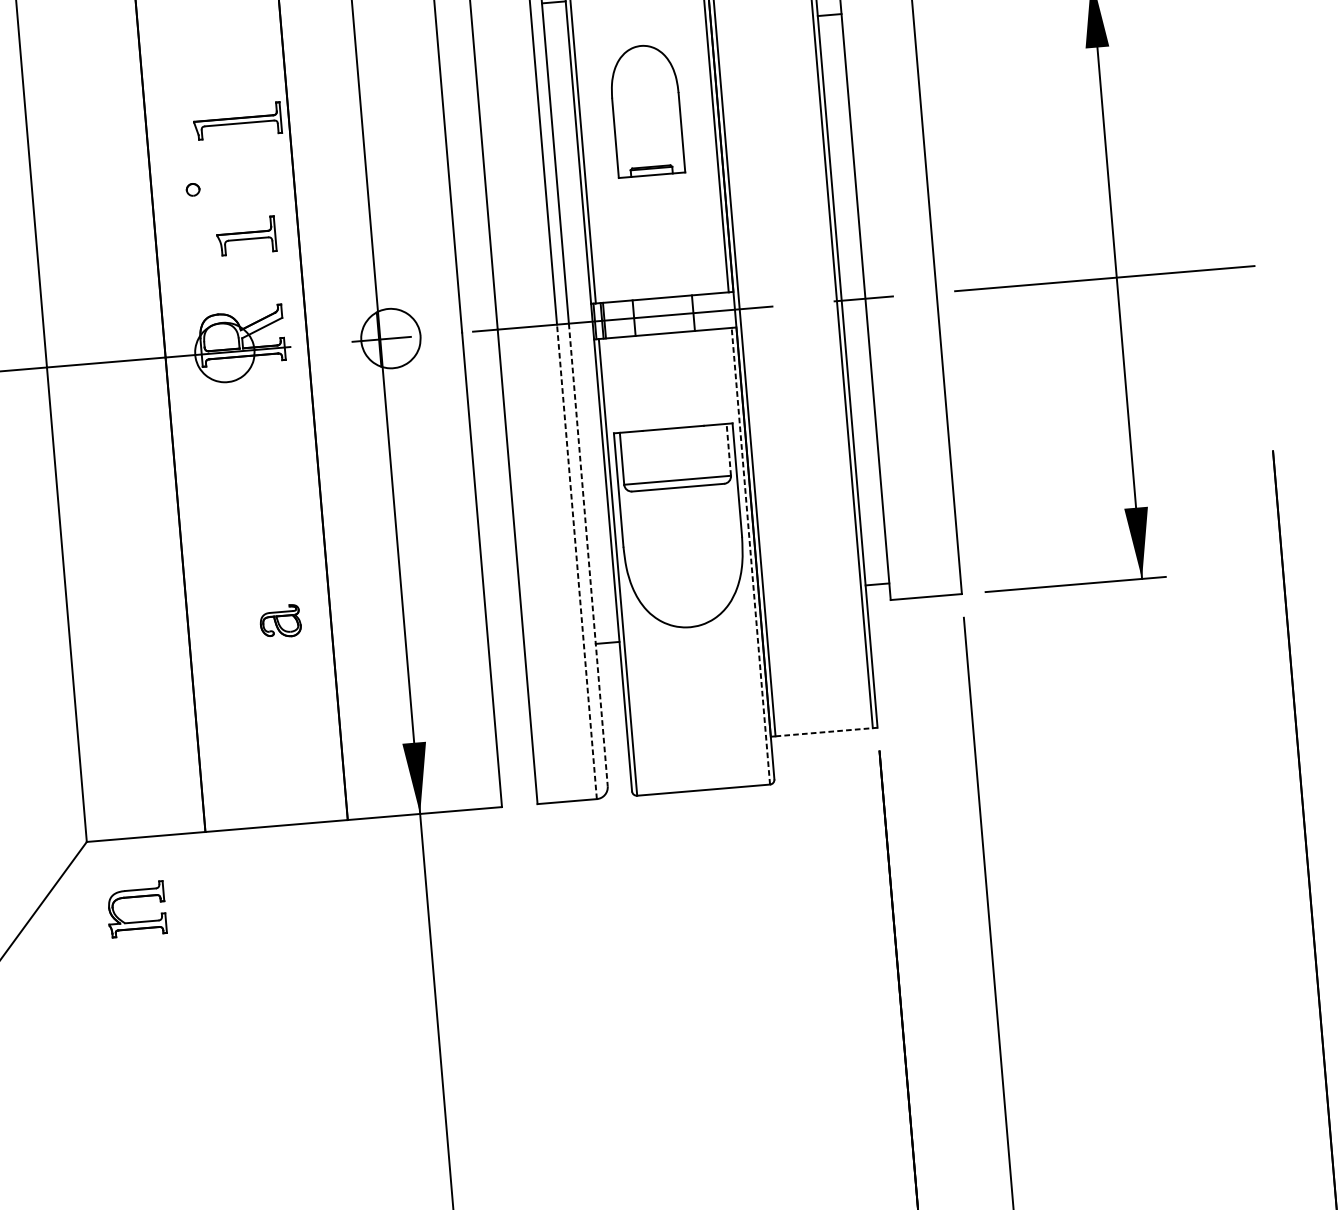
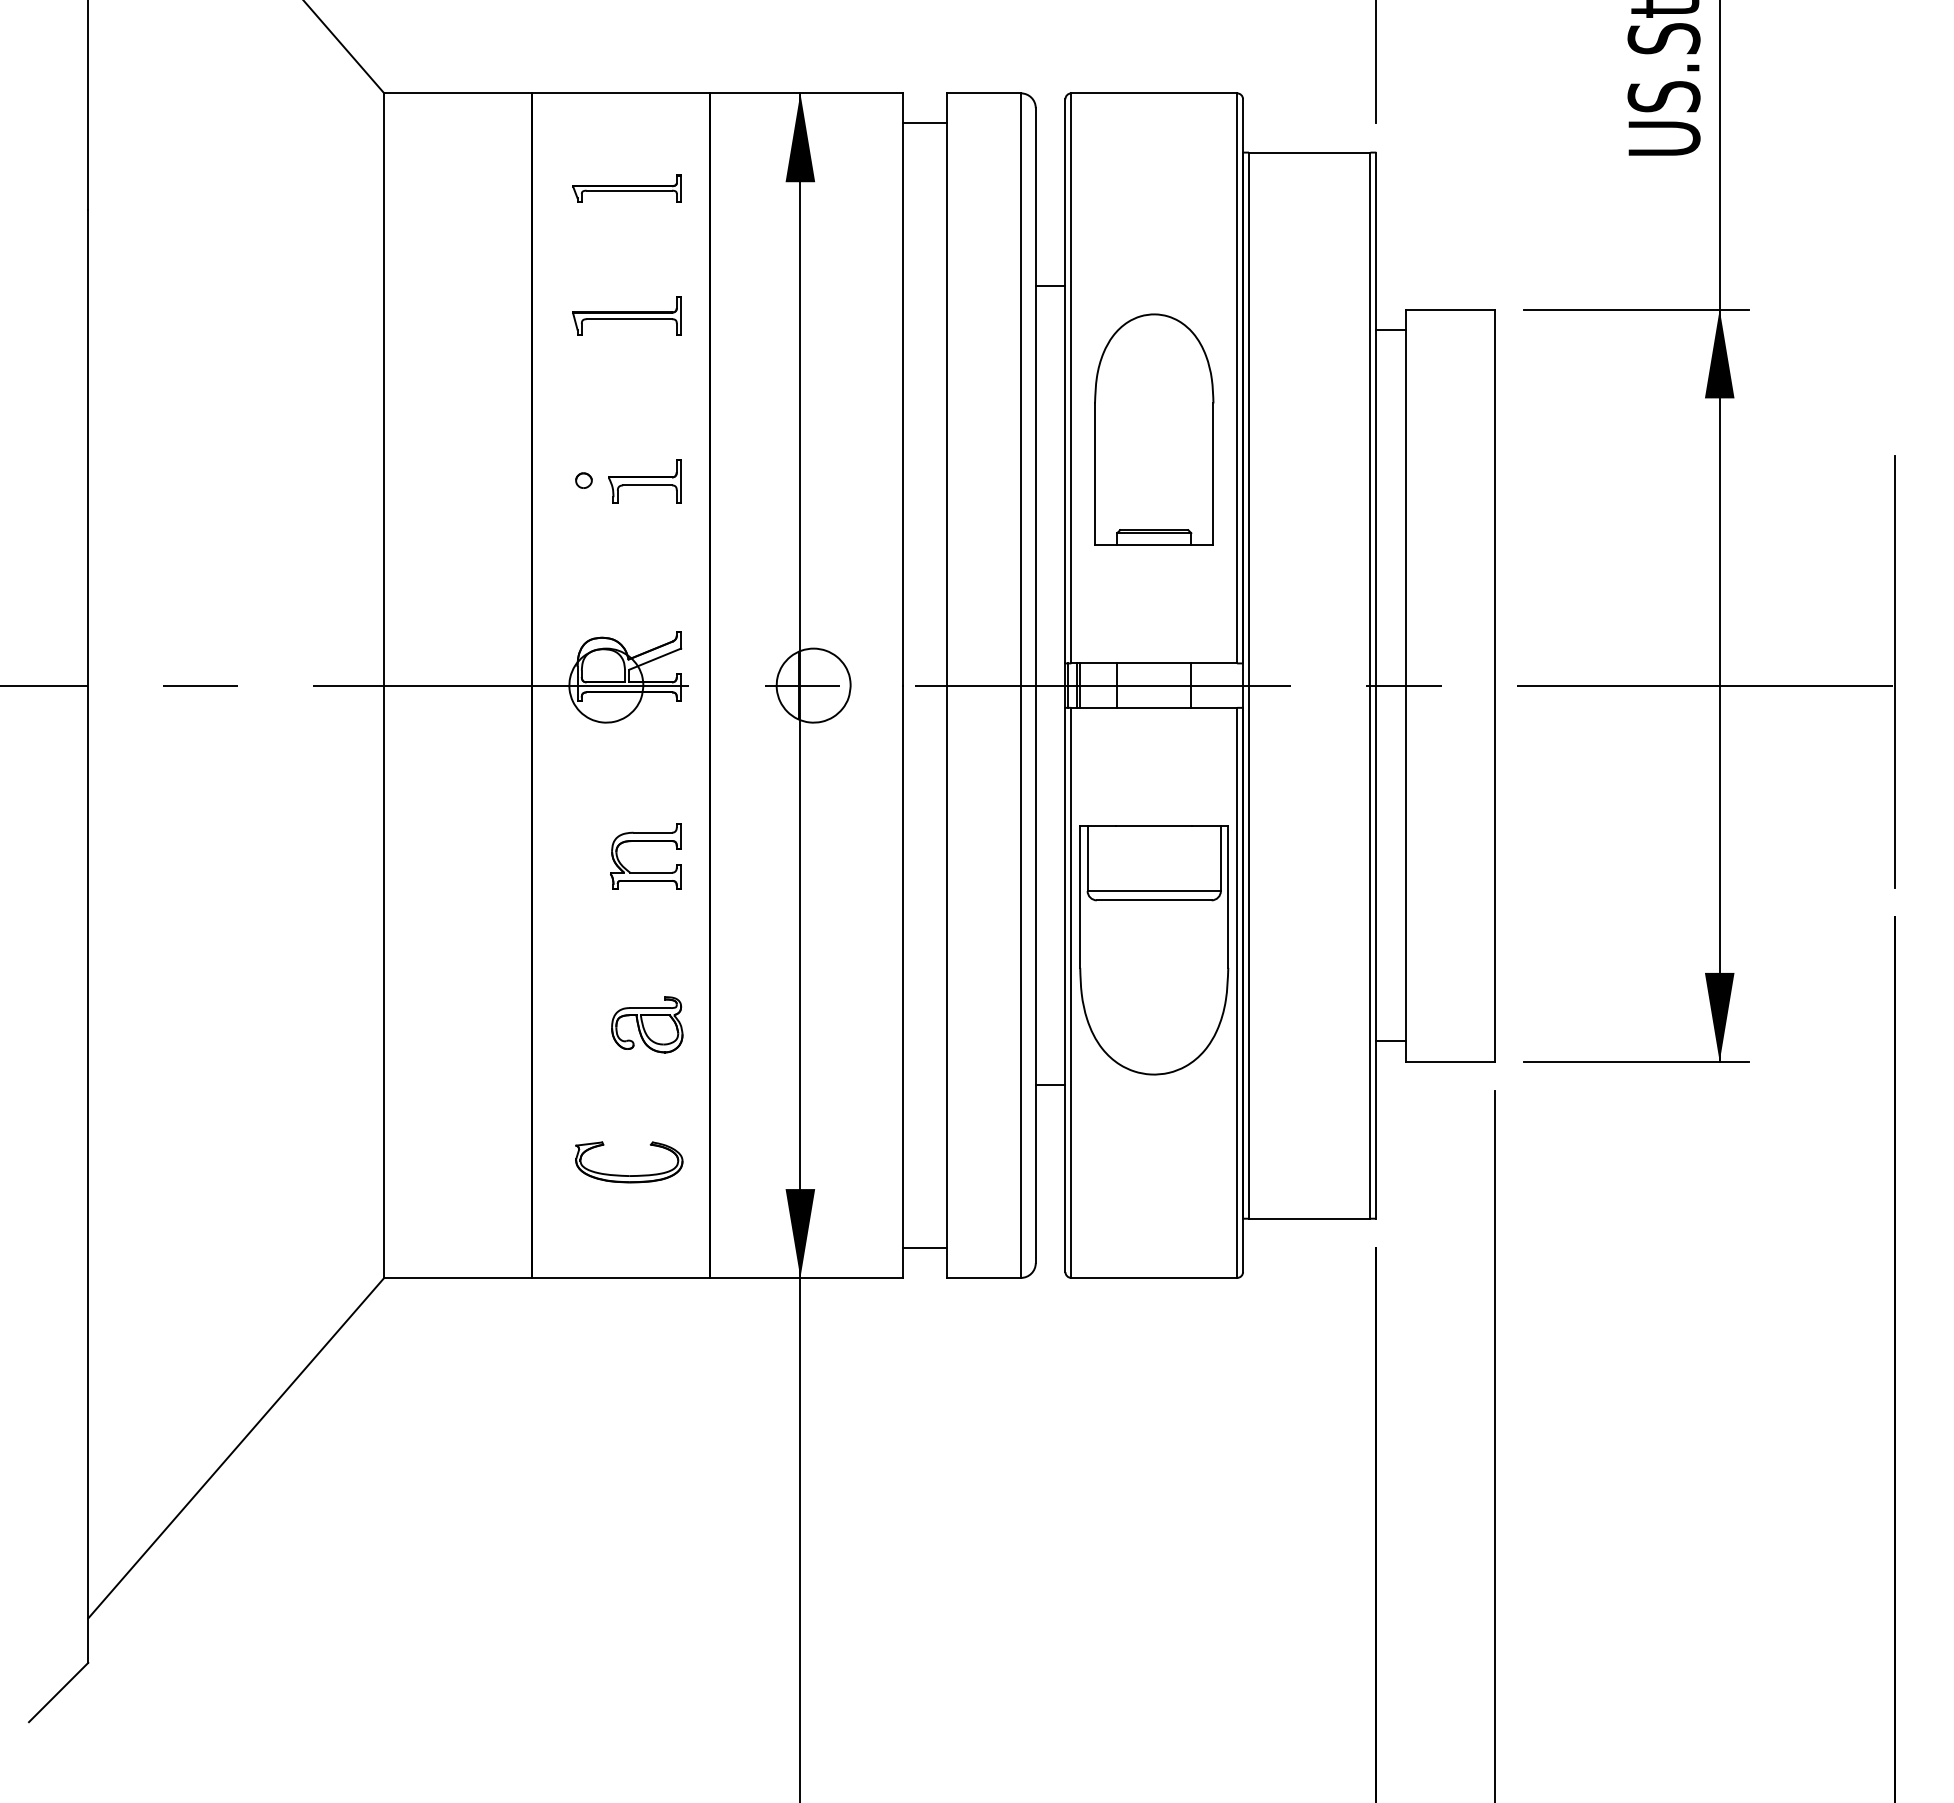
part: (646, 110) -> (1154, 429), size x1.43
part: (236, 120) -> (626, 315), moved
part: (245, 236) -> (644, 481), moved
line: (1256, 254) -> (1895, 671), added
line: (728, 449) -> (1220, 858), dashed -> solid
line: (588, 555) -> (1035, 974), dashed -> solid
line: (751, 555) -> (1237, 992), dashed -> solid
line: (576, 561) -> (1020, 981), dashed -> solid
part: (280, 621) -> (647, 1024), size x1.43
line: (824, 732) -> (1309, 1218), dashed -> solid
part: (276, 743) -> (629, 1175), added
line: (517, 782) -> (924, 1248), added
part: (135, 897) -> (645, 841), moved

